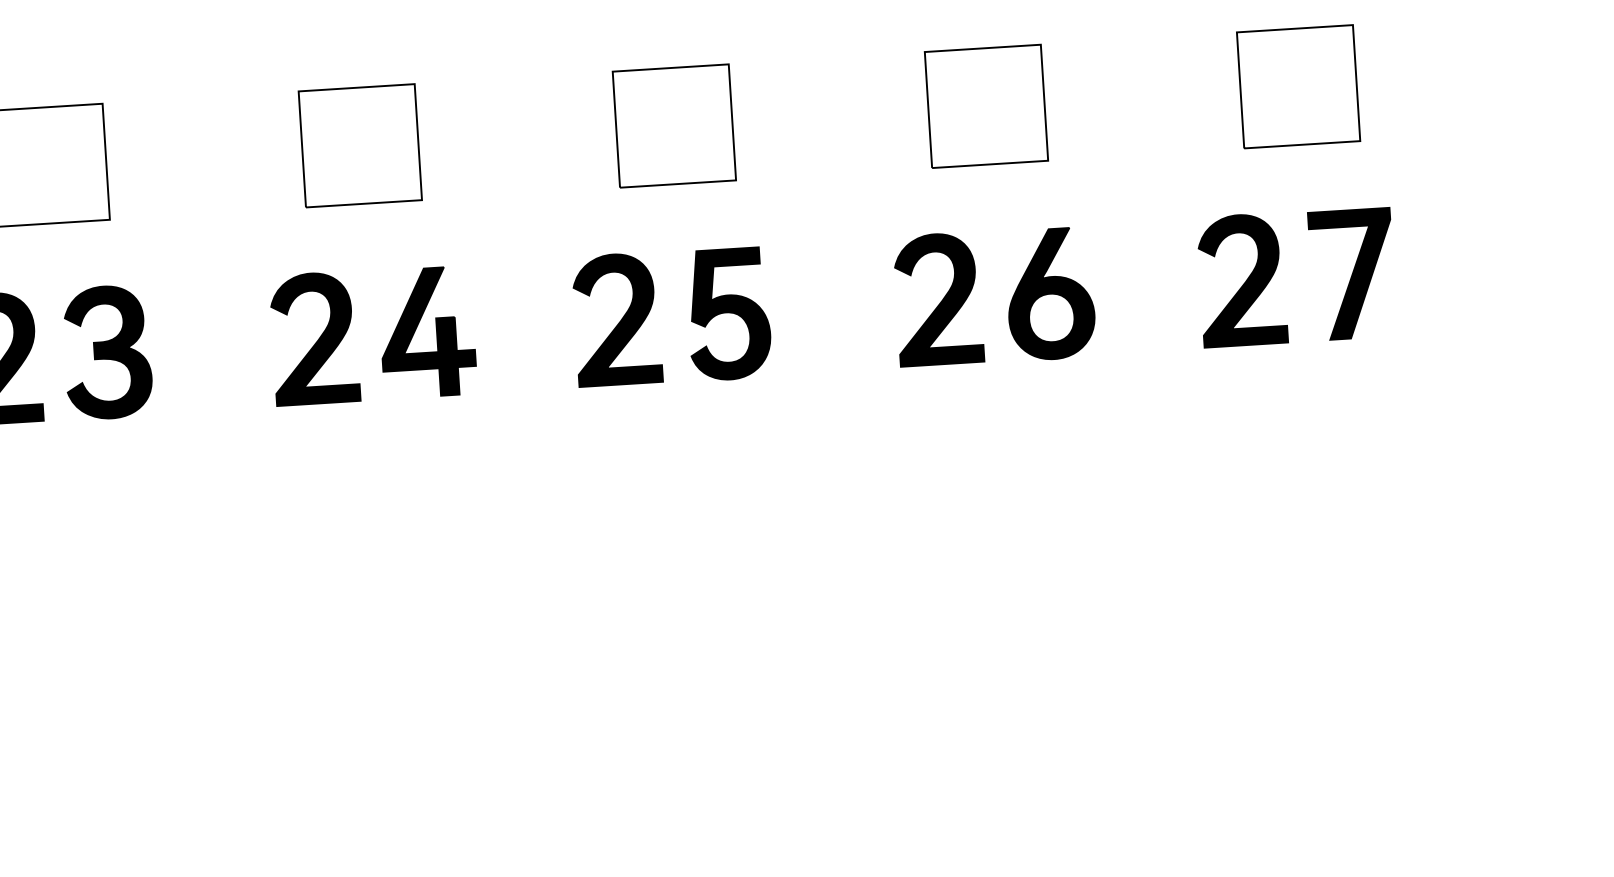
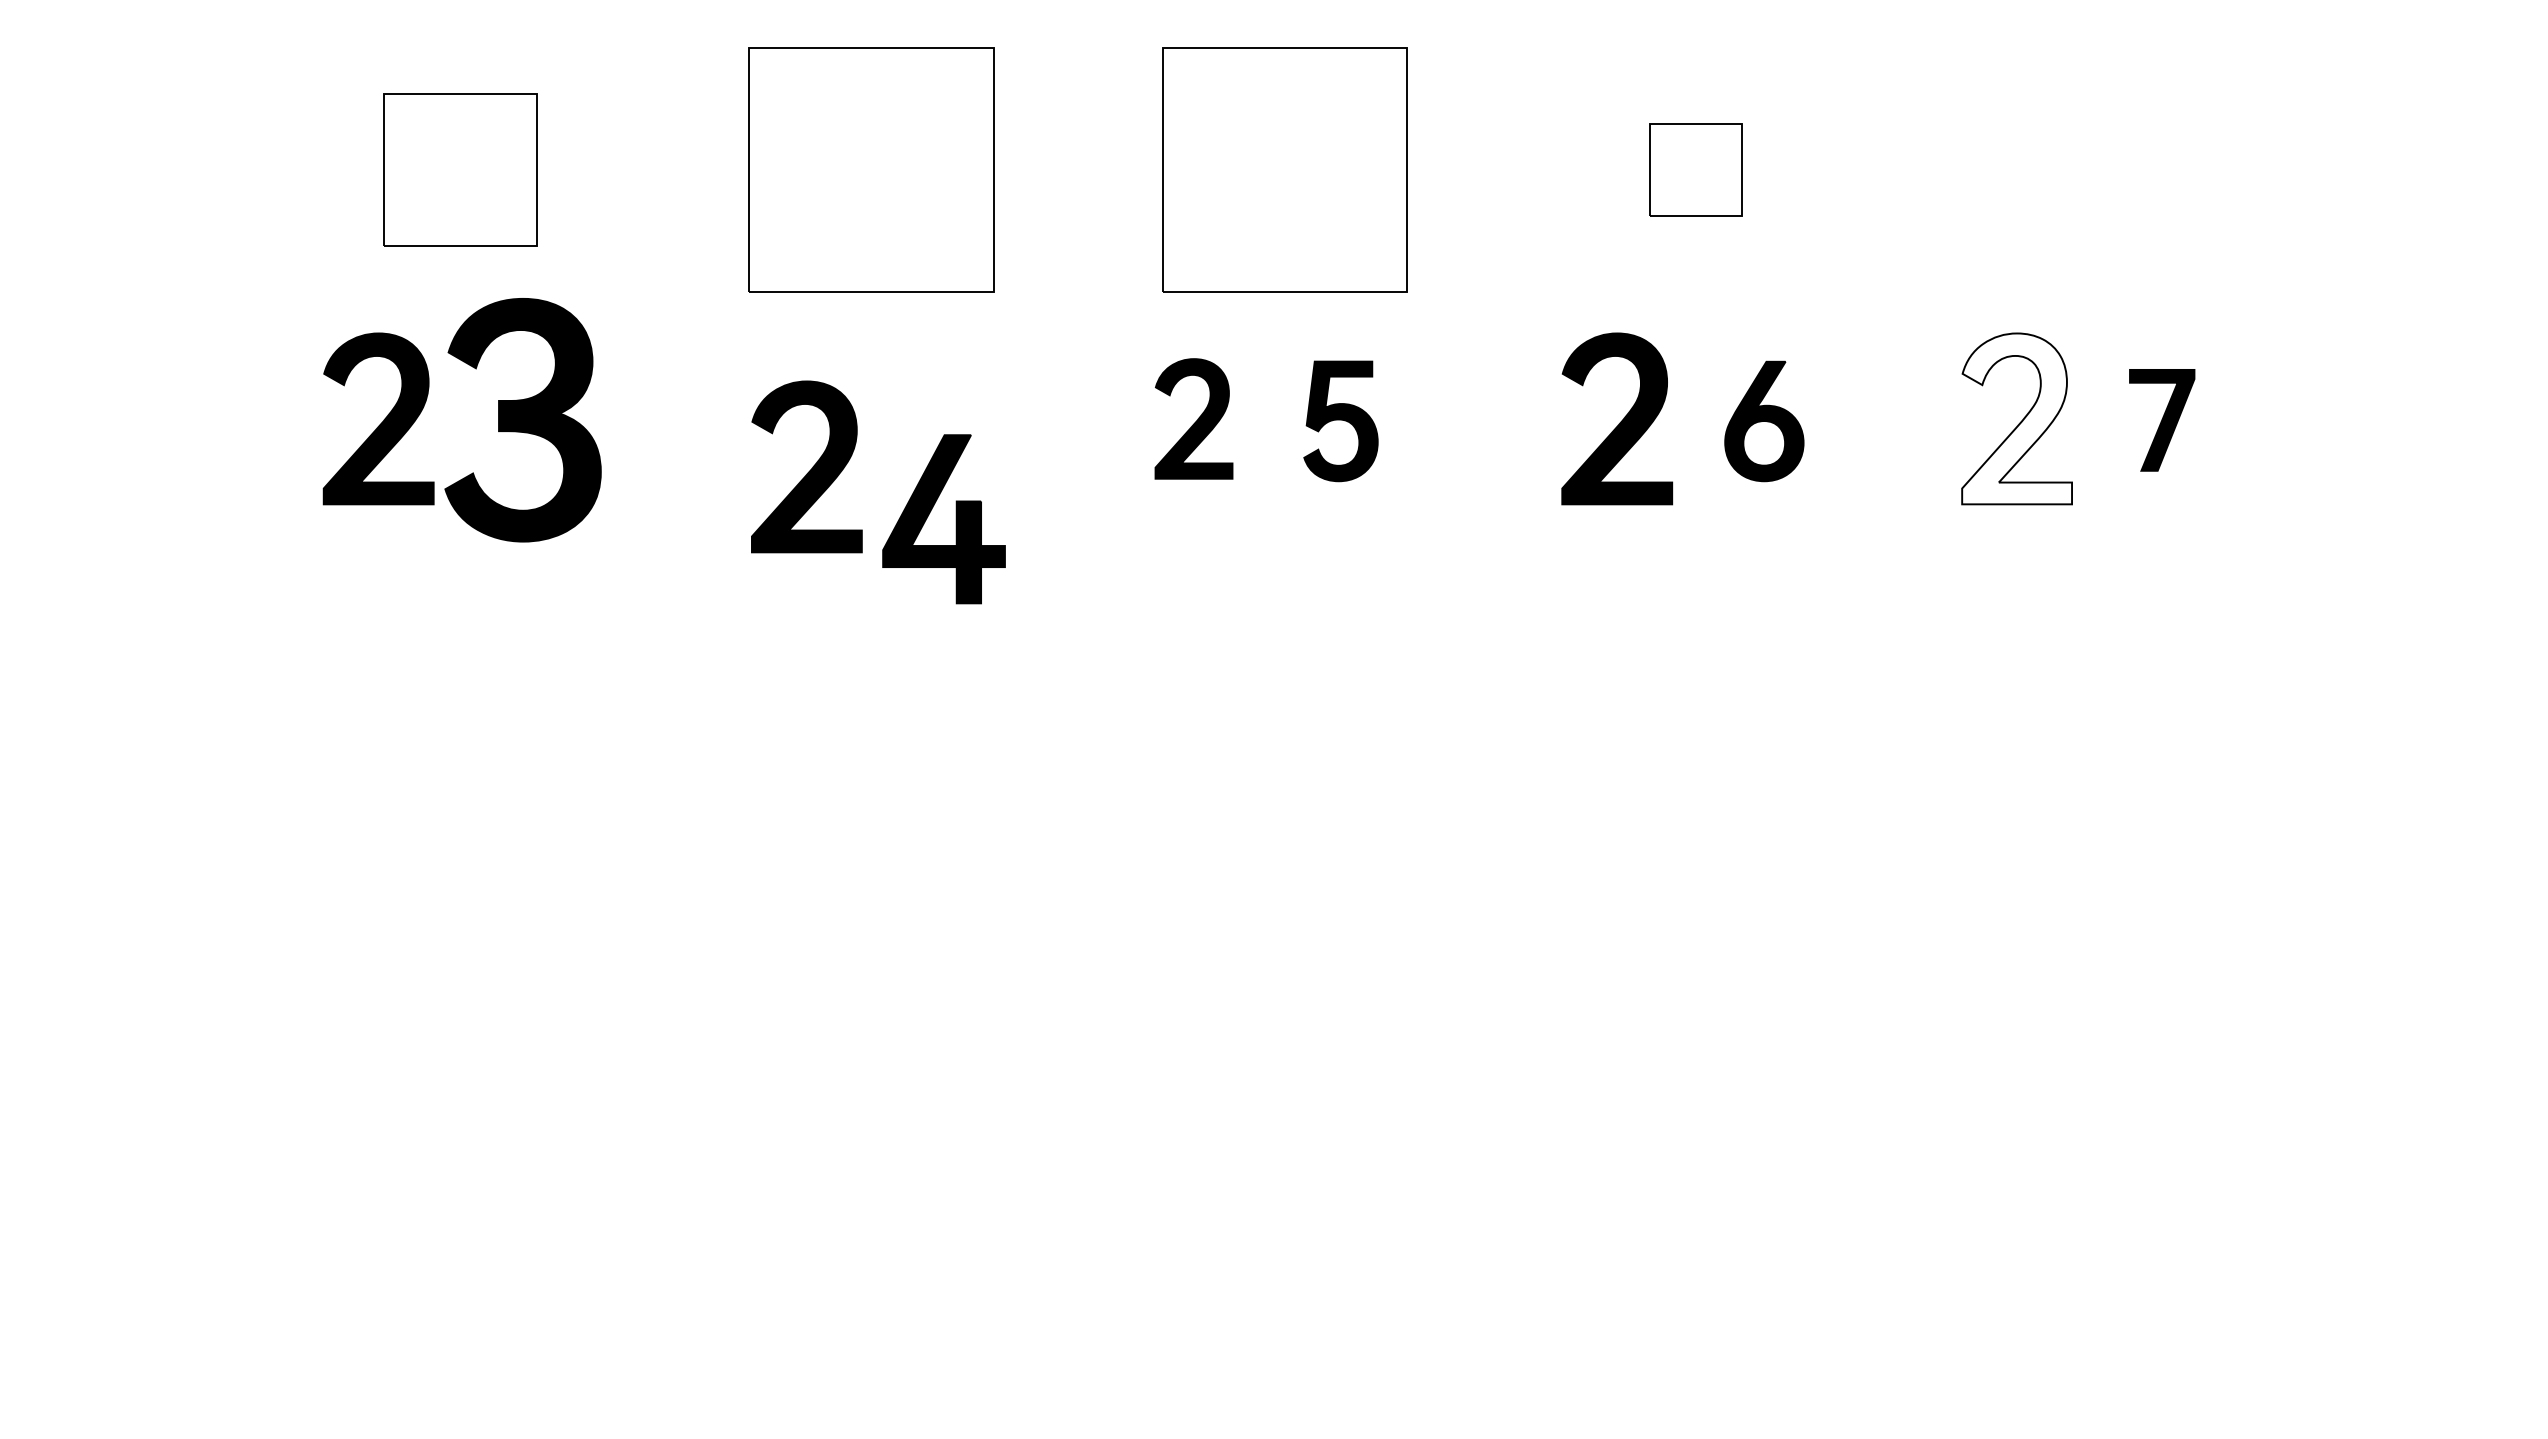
part: (1298, 86) -> (2106, 169), removed
part: (986, 106) -> (1695, 169), size x0.6
part: (673, 125) -> (1284, 169), size x1.6
part: (360, 145) -> (871, 169), size x1.6
part: (1352, 274) -> (2161, 420), size x0.6
fill: (1242, 279) -> (2017, 418), removed
part: (1050, 294) -> (1764, 421), size x0.7
part: (728, 314) -> (1340, 421), size x0.7
part: (616, 319) -> (1193, 418), size x0.7
part: (436, 332) -> (955, 519), moved
part: (314, 338) -> (806, 466), moved
part: (107, 352) -> (522, 419), size x1.4

